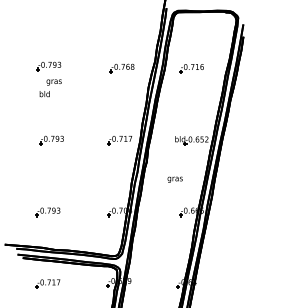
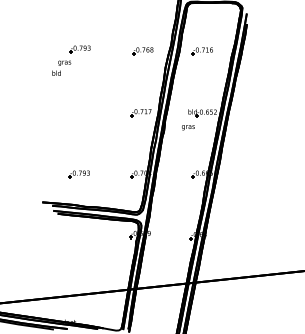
text: (50, 87) -> (61, 67), moved
part: (50, 141) -> (81, 113), removed
text: (175, 179) -> (188, 127), moved
part: (47, 284) -> (78, 236), removed

